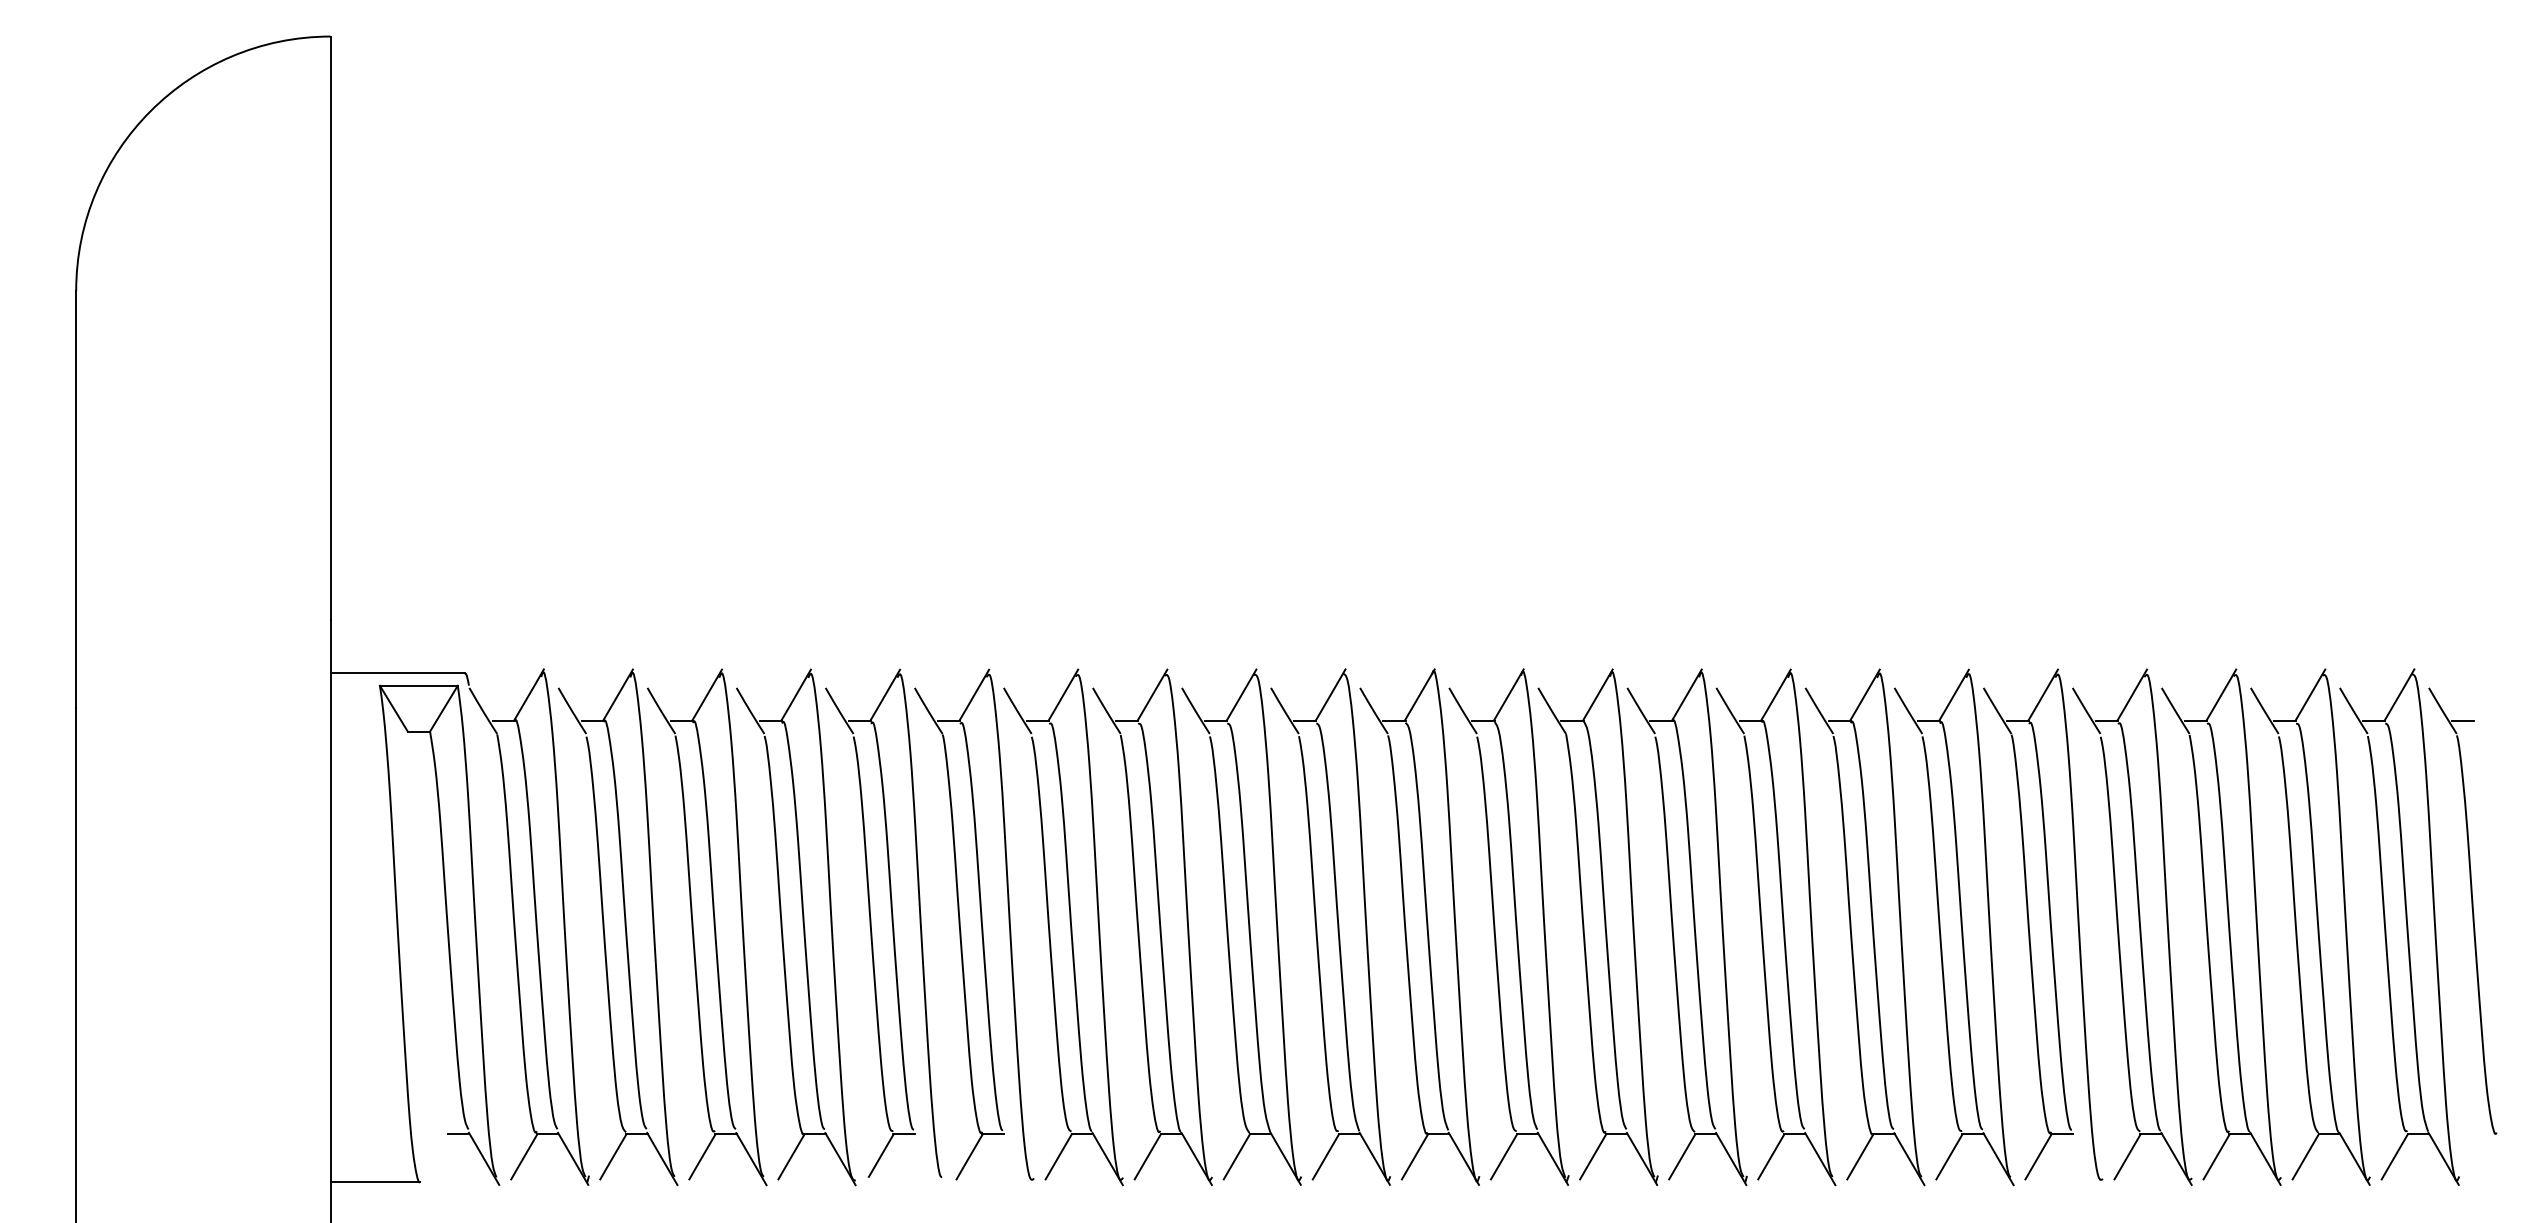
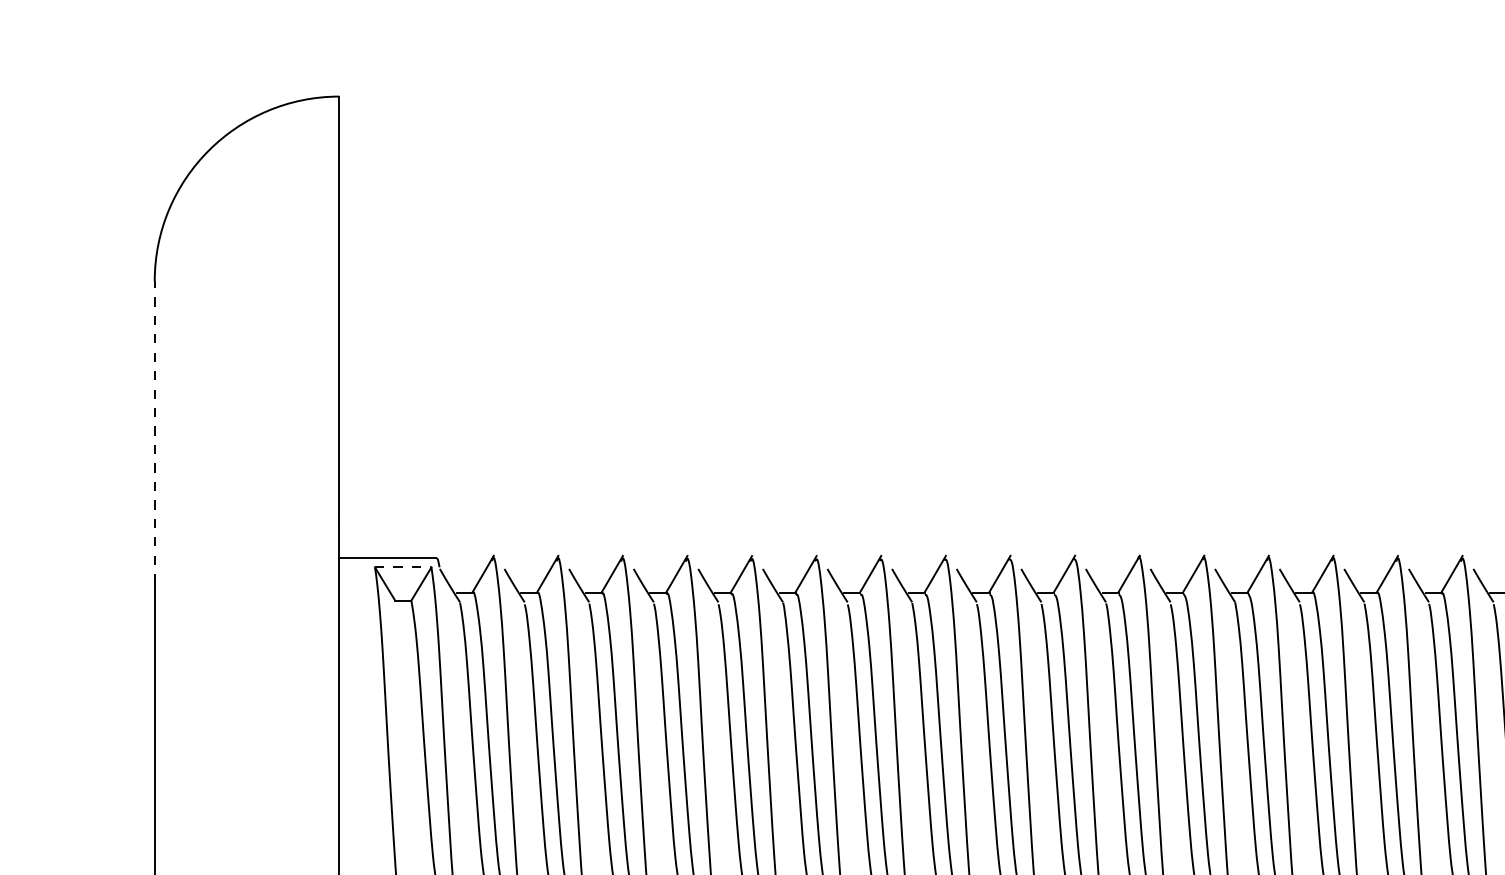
line: (76, 498) -> (154, 431), solid -> dashed
line: (418, 685) -> (402, 567), solid -> dashed

